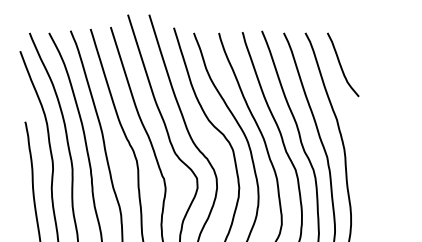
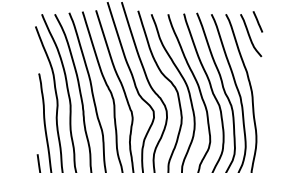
line: (352, 43) -> (257, 21), added

